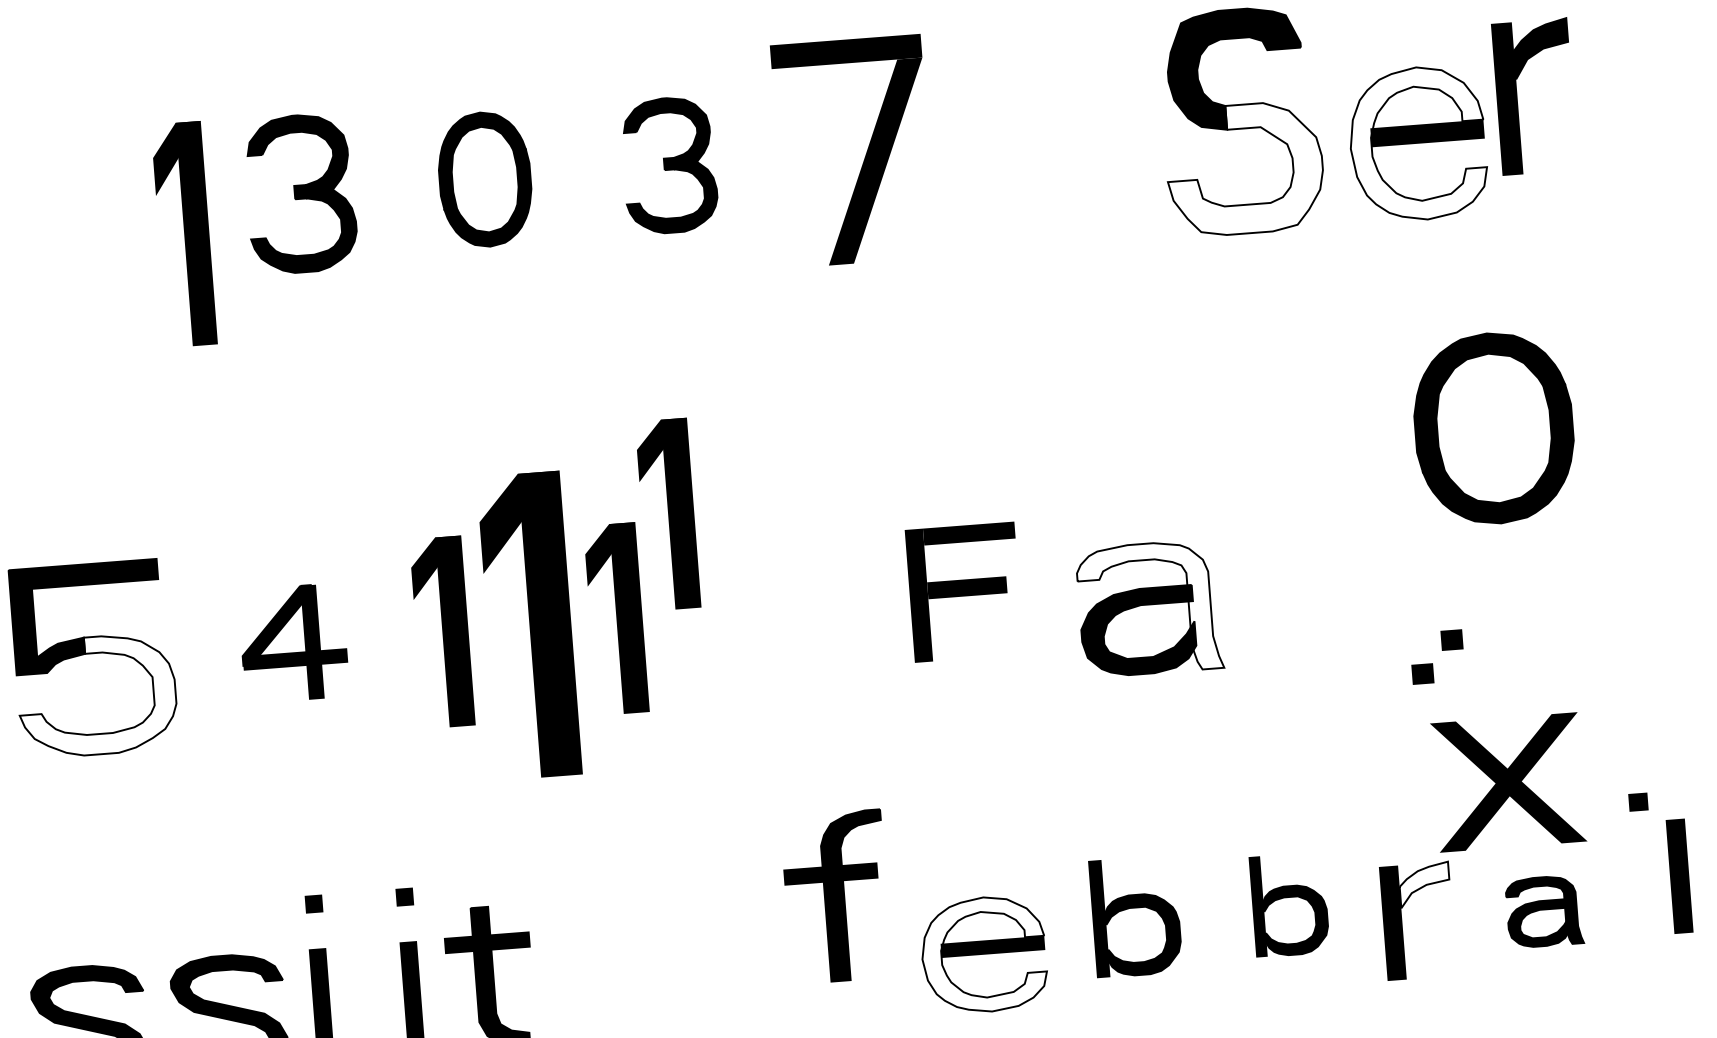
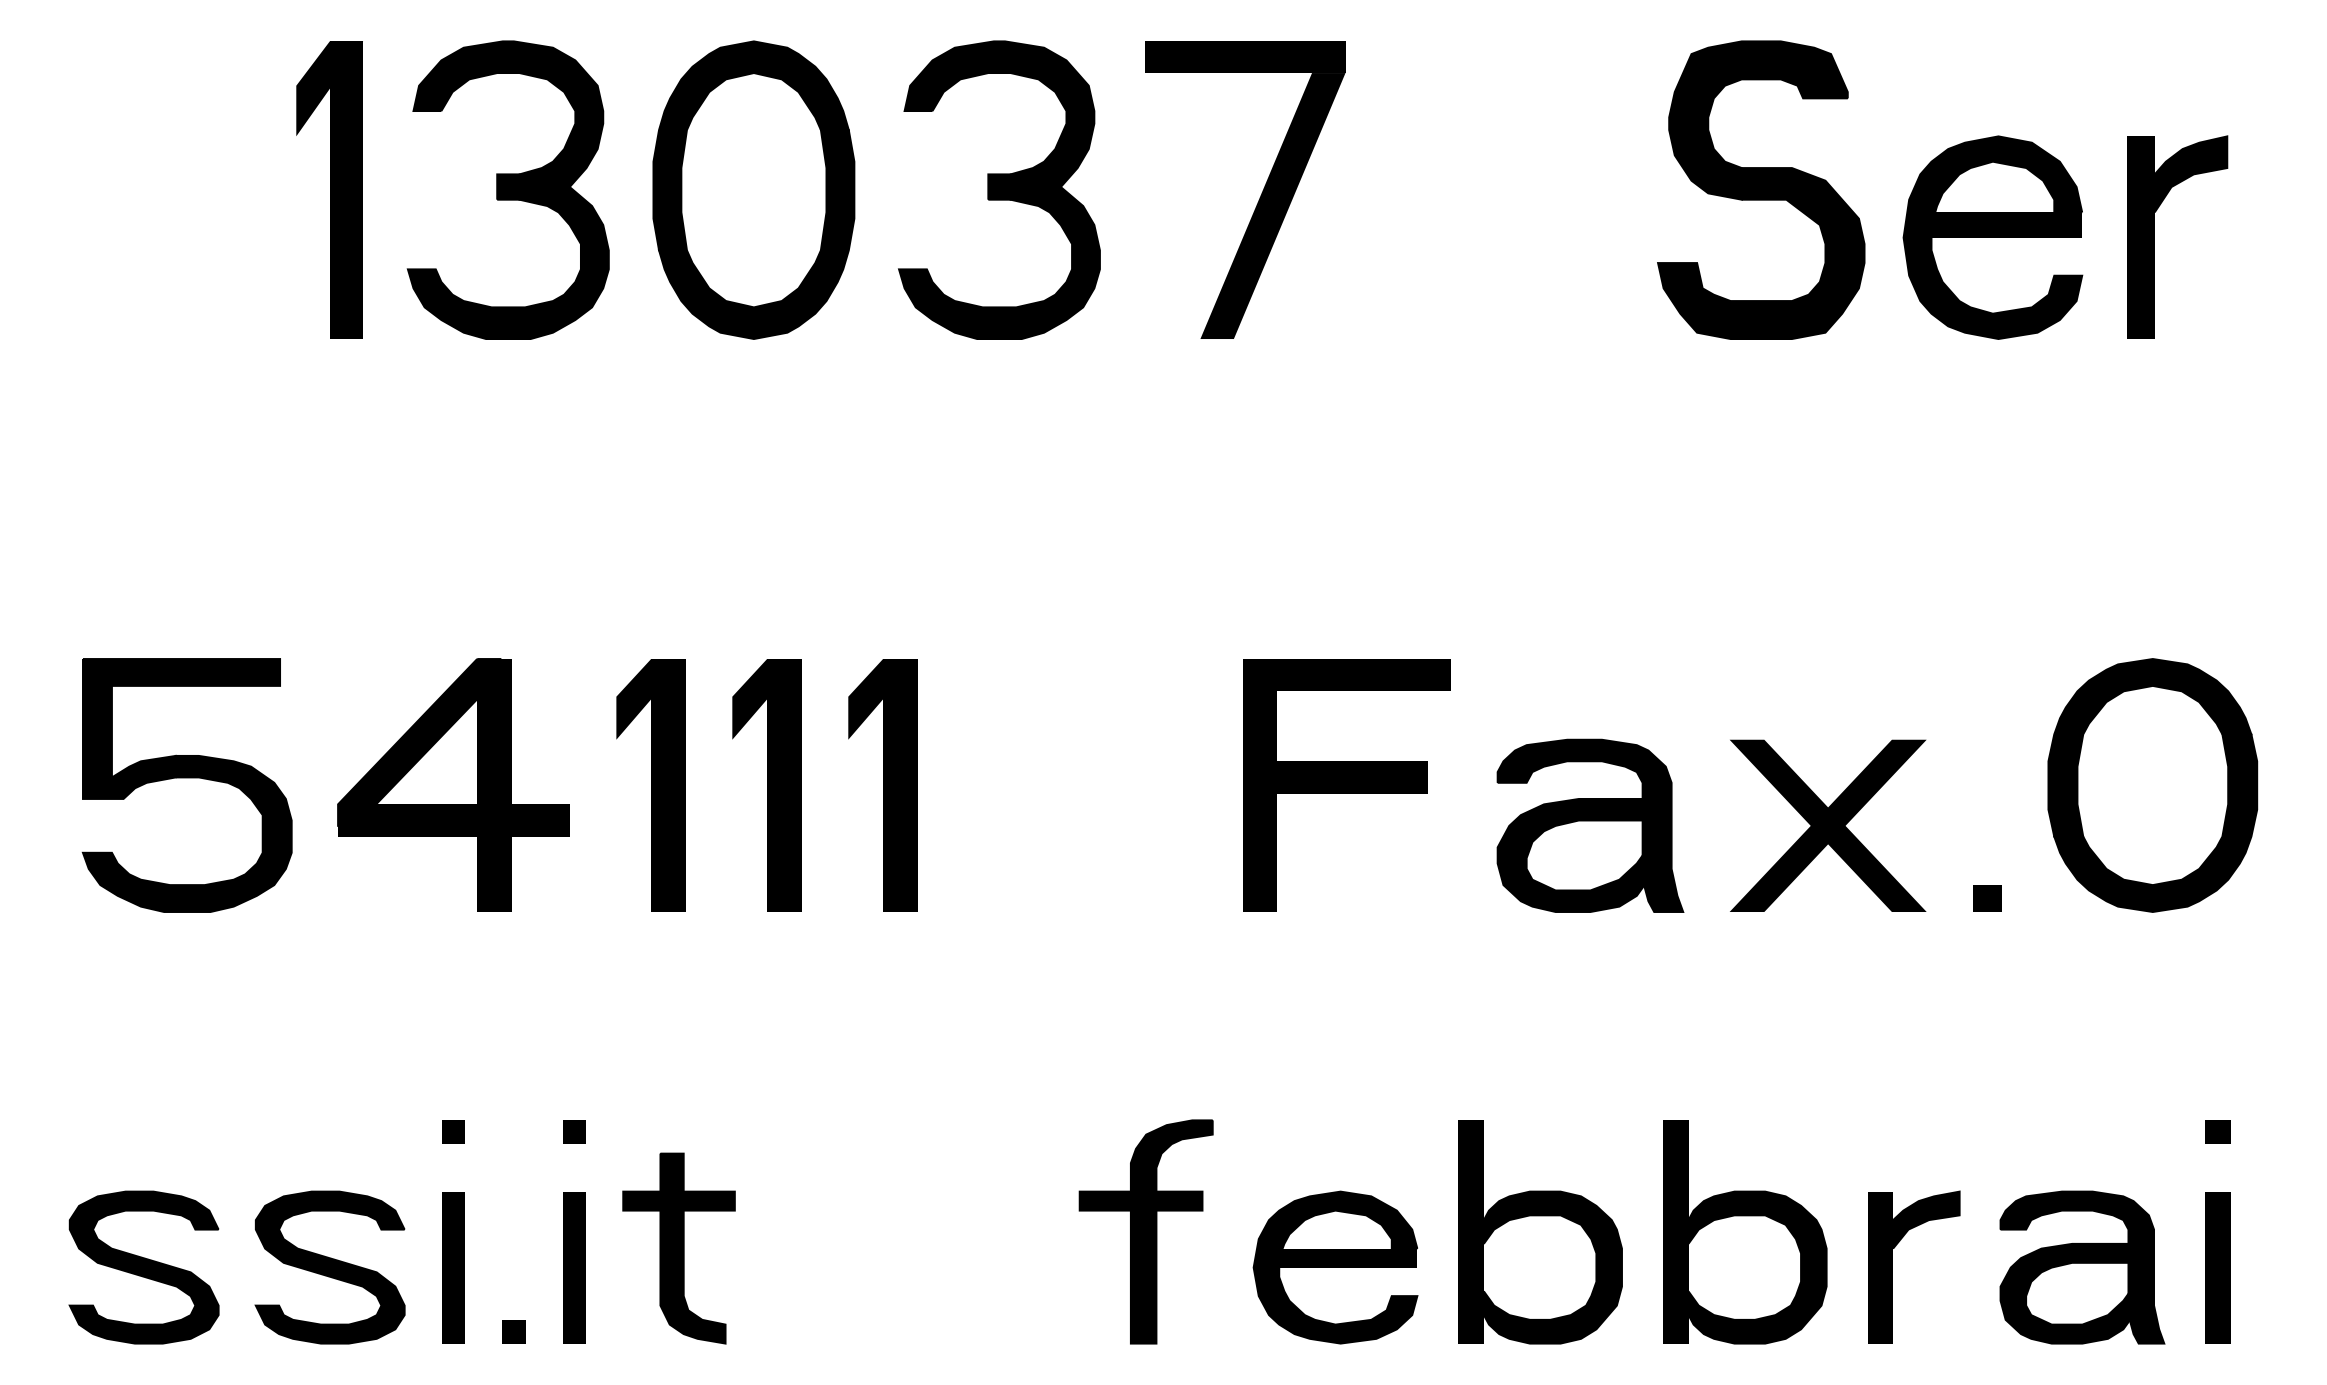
part: (1517, 97) -> (2154, 236), moved
fill: (1417, 143) -> (1992, 237), added
part: (669, 164) -> (999, 189), size x1.67
fill: (1245, 169) -> (1761, 253), added
part: (484, 179) -> (753, 189), size x1.67
part: (300, 193) -> (507, 189), size x1.43
part: (183, 234) -> (329, 189), moved
part: (1493, 428) -> (2152, 785), moved
part: (667, 514) -> (961, 652), removed
part: (964, 592) -> (1346, 785), size x1.43
fill: (1149, 608) -> (1590, 825), added
part: (528, 625) -> (766, 785), size x0.62
part: (293, 643) -> (453, 784), size x1.67
part: (1422, 674) -> (1945, 940), removed
fill: (96, 695) -> (186, 833), added
part: (1508, 782) -> (1828, 825), moved
part: (1679, 876) -> (2217, 1267), moved
fill: (1424, 884) -> (1926, 1219), added
part: (835, 896) -> (1145, 1231), moved
part: (1289, 904) -> (1745, 1232), size x1.67
part: (1544, 911) -> (2082, 1267), size x1.67
part: (1135, 916) -> (1540, 1232), size x1.43
fill: (983, 954) -> (1335, 1267), added

